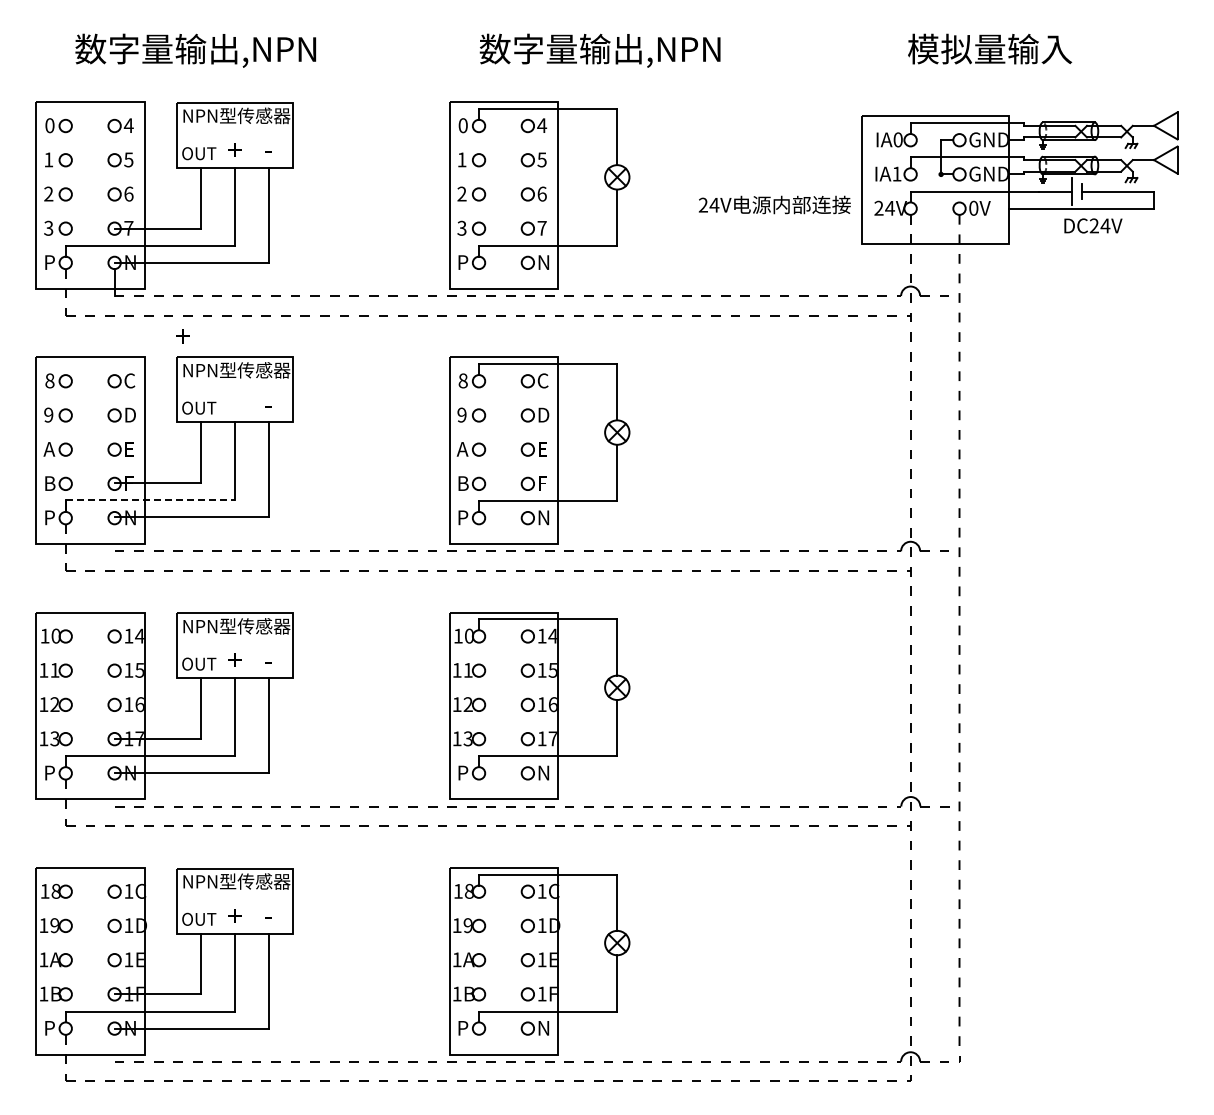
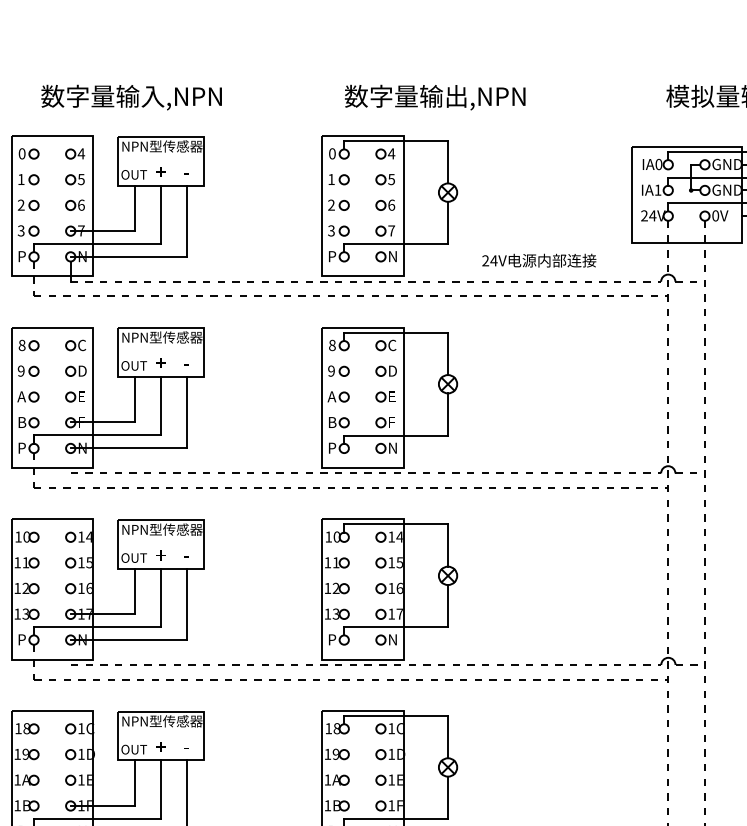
text: (224, 49) -> (153, 96), 数字量输出,NPN -> 数字量输入,NPN
text: (774, 204) -> (539, 260), moved
text: (182, 336) -> (160, 363), moved
line: (150, 500) -> (97, 435), dashed -> solid

